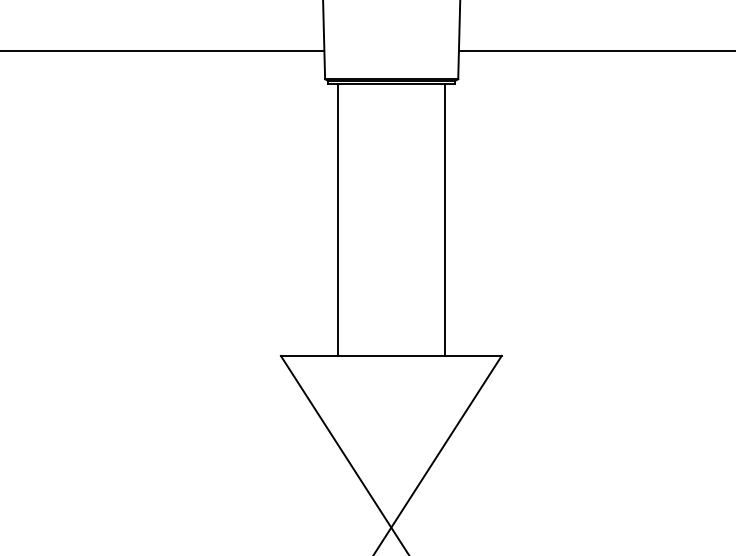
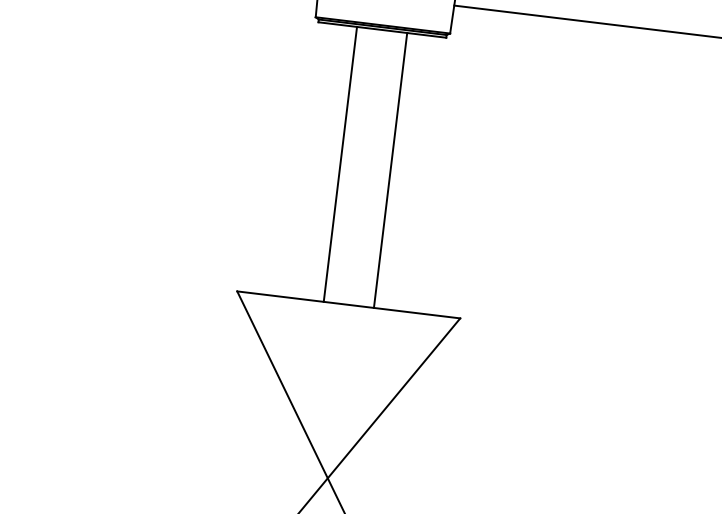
line: (337, 219) -> (340, 164), moved
line: (445, 219) -> (390, 170), moved

